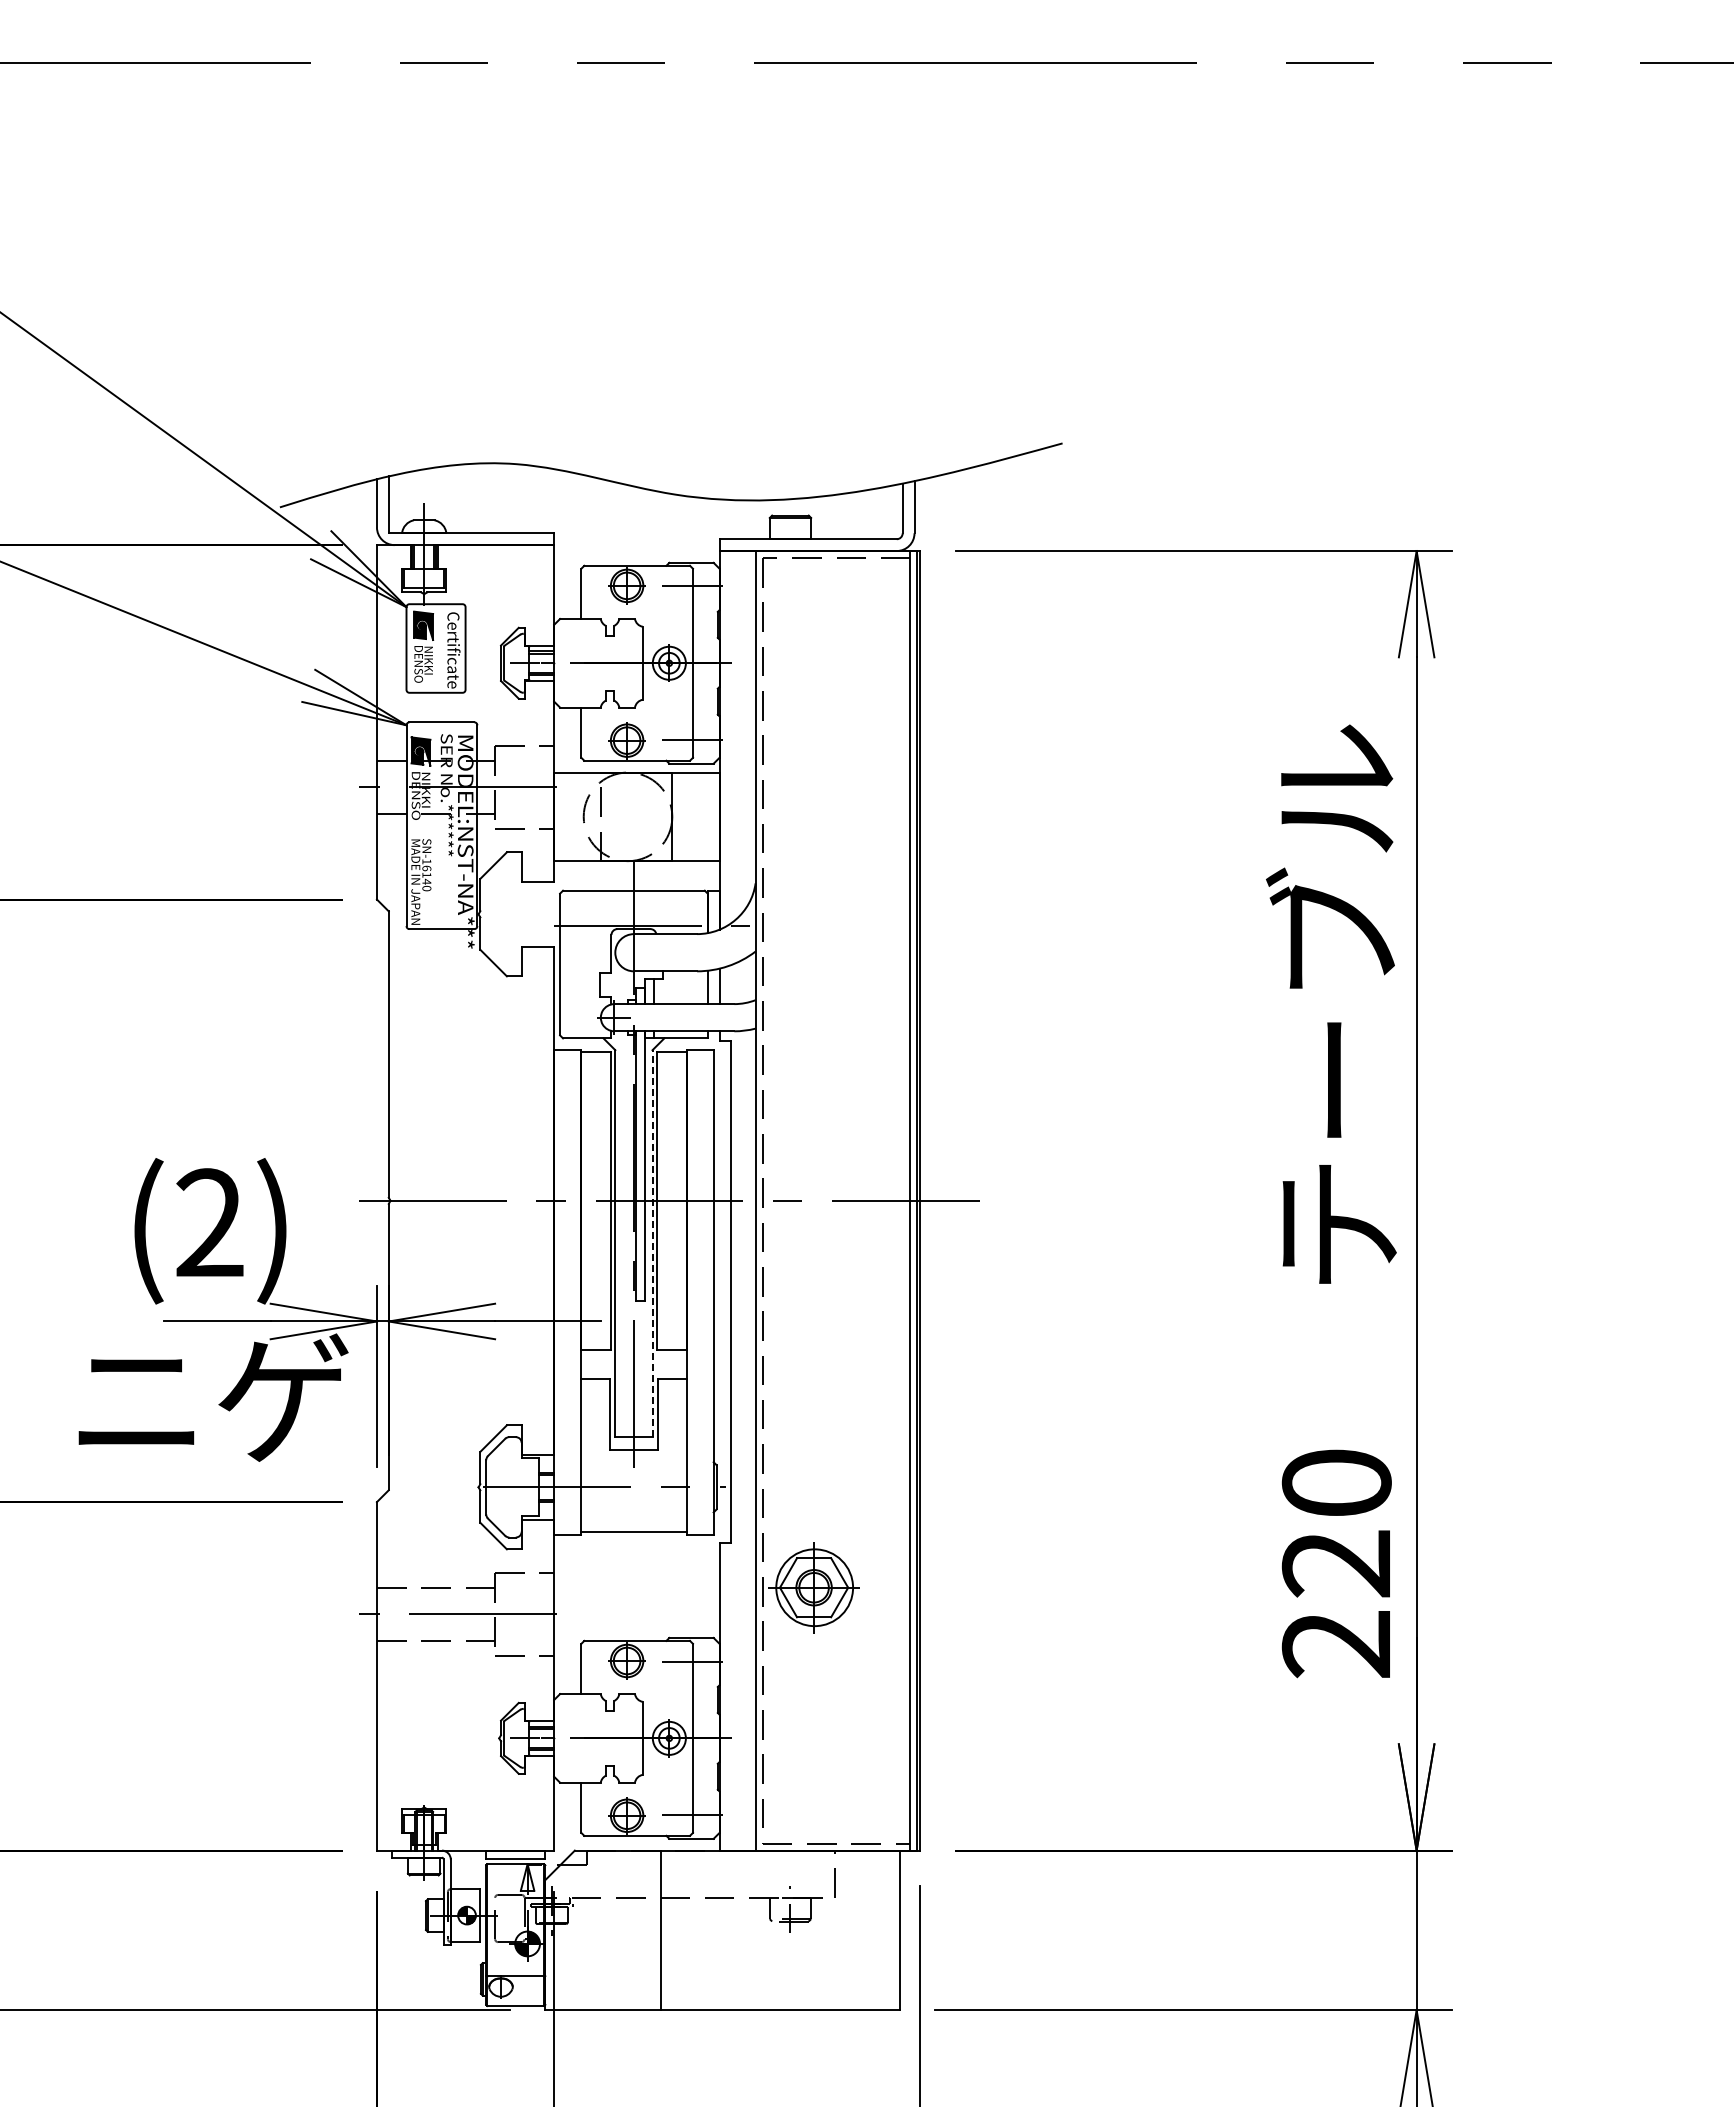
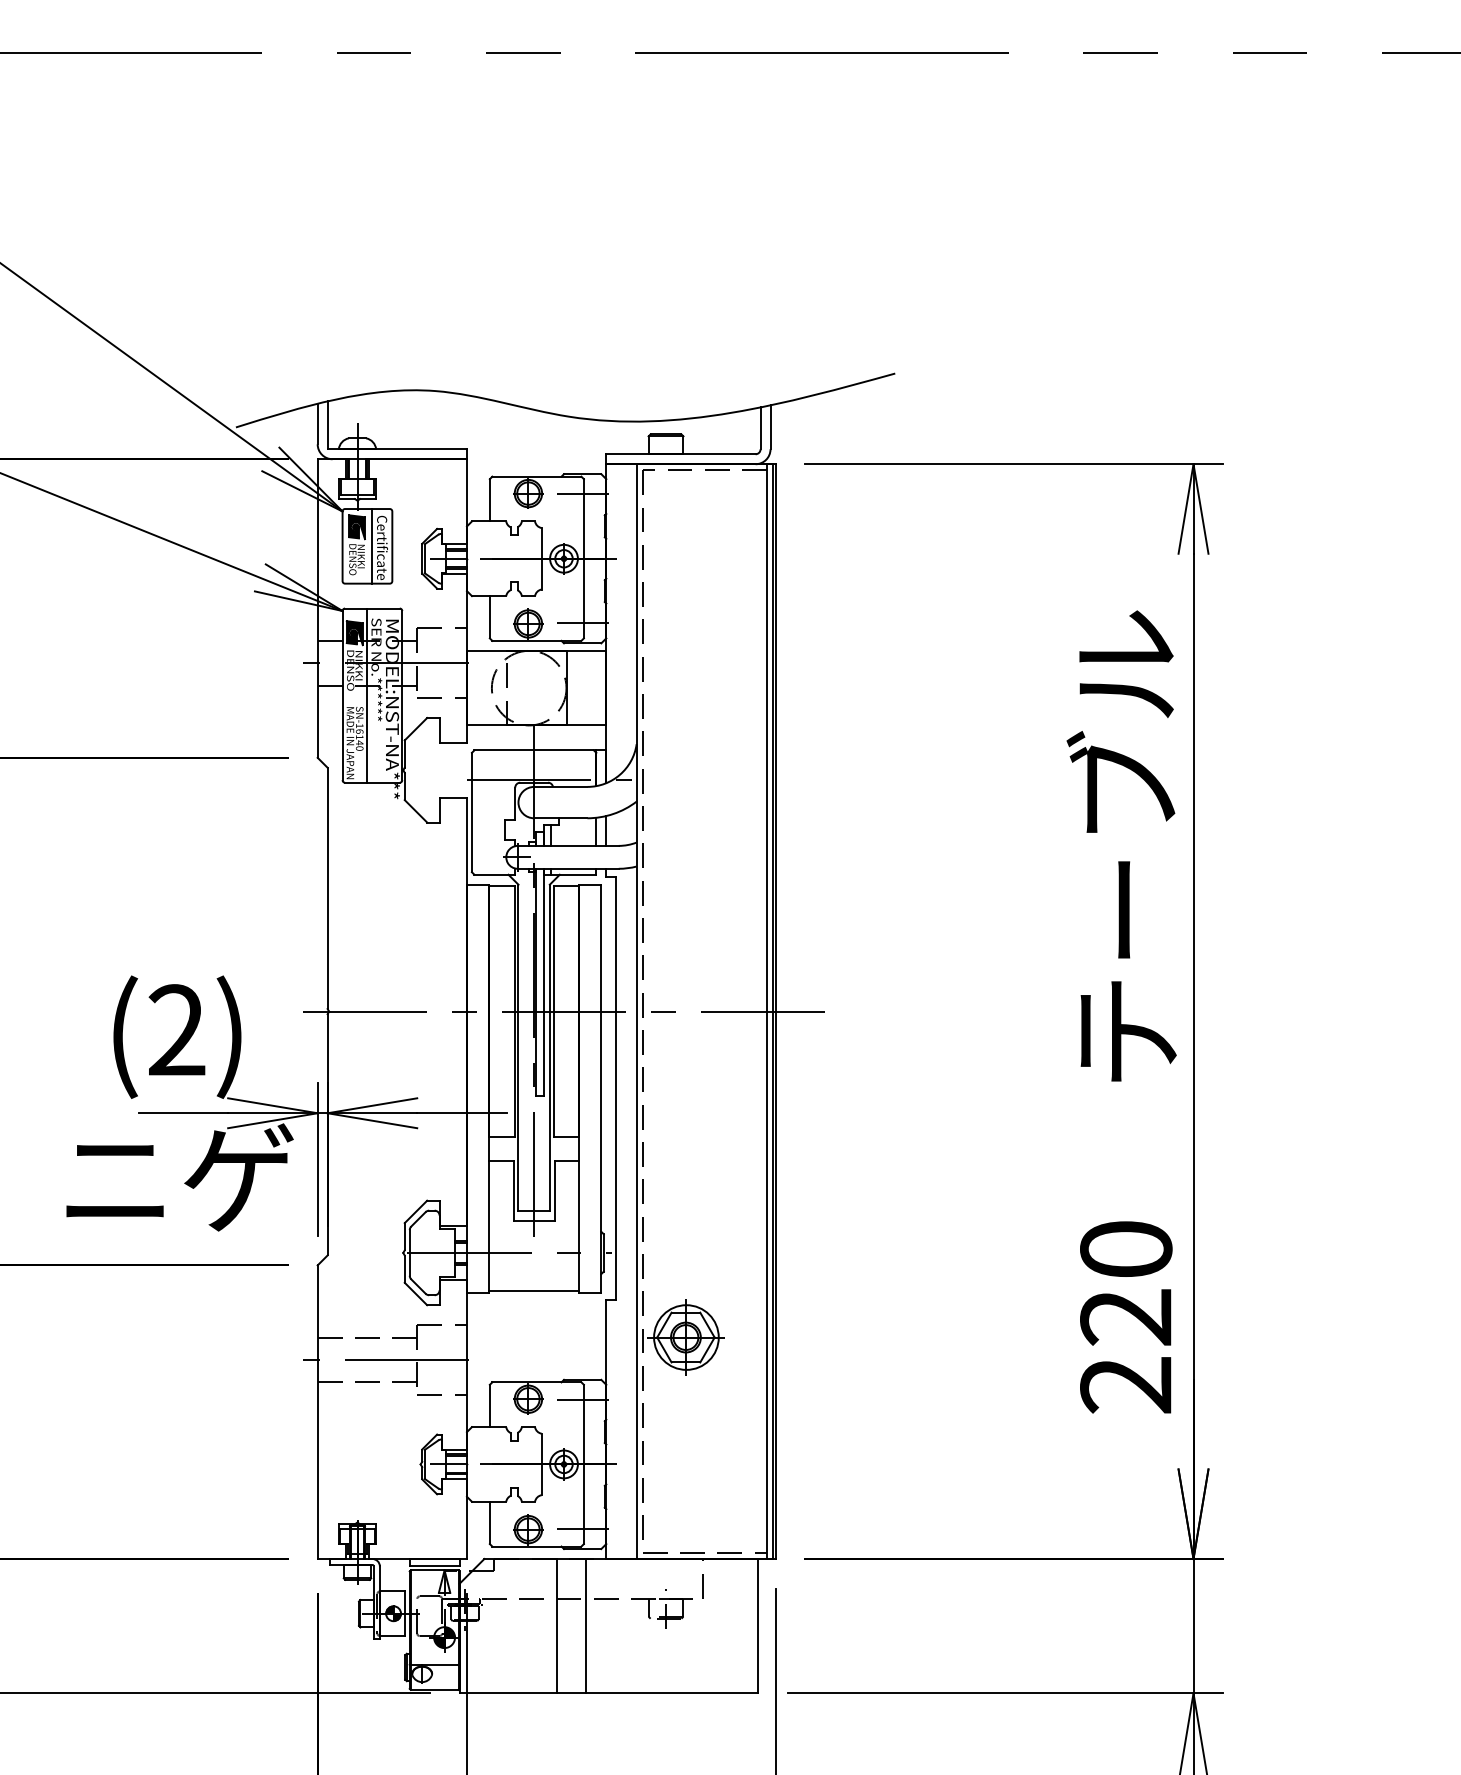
line: (441, 648) -> (372, 546), added
line: (436, 825) -> (367, 695), added
line: (652, 1243) -> (549, 1047), dashed -> solid
line: (695, 1930) -> (586, 1626), added

